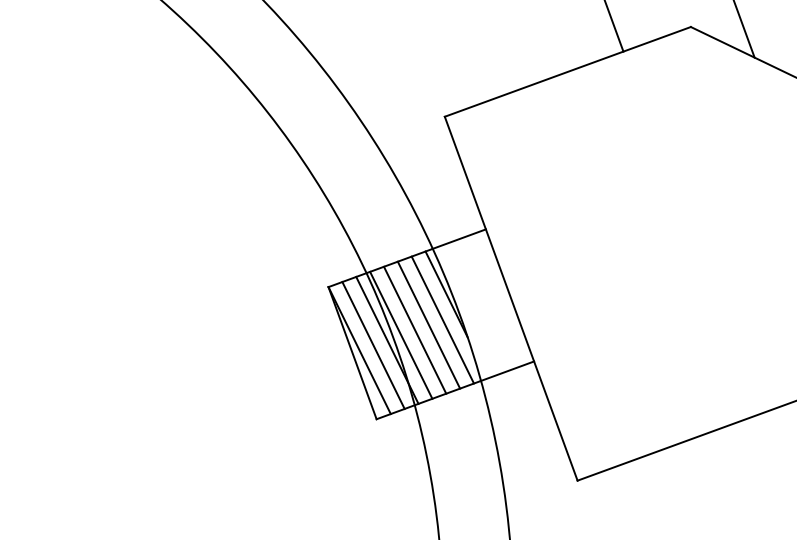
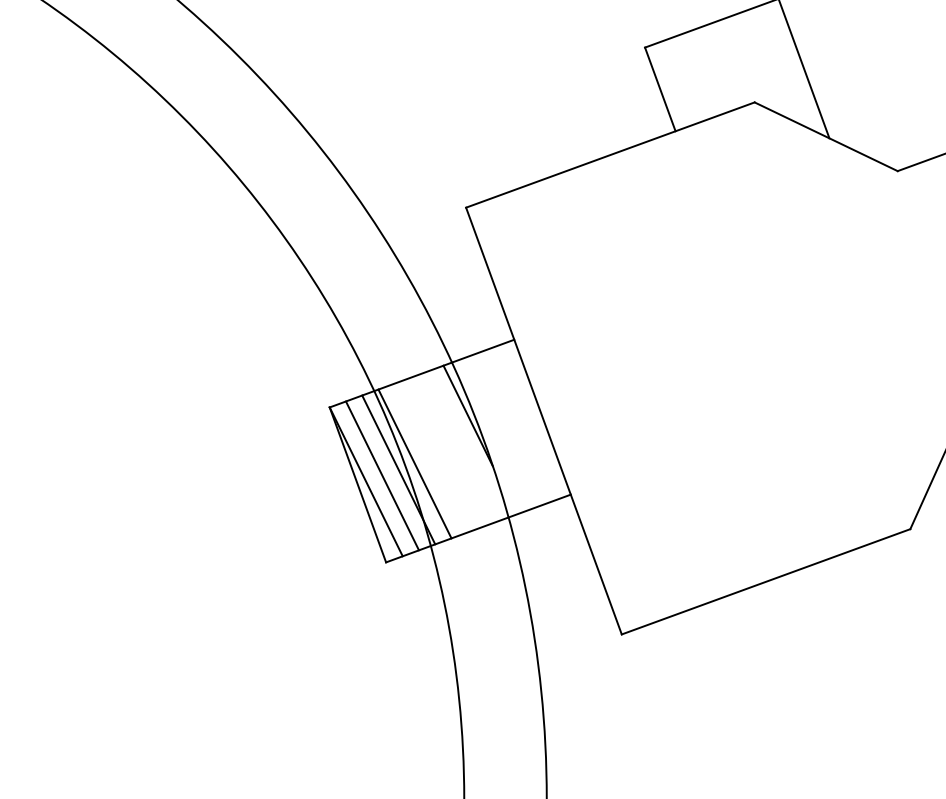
line: (442, 319) -> (463, 445), removed
line: (428, 324) -> (447, 451), removed
line: (414, 329) -> (430, 457), removed

